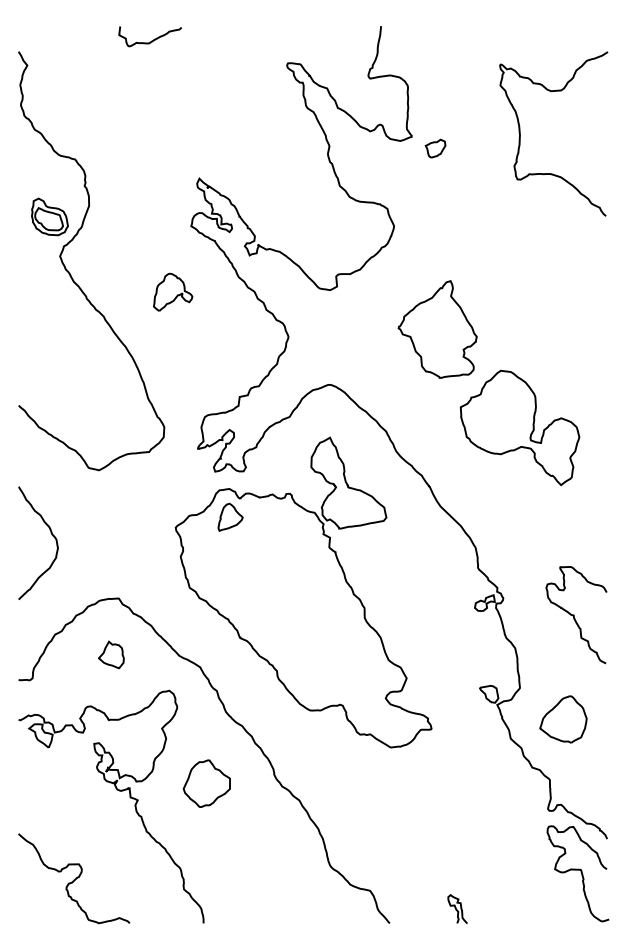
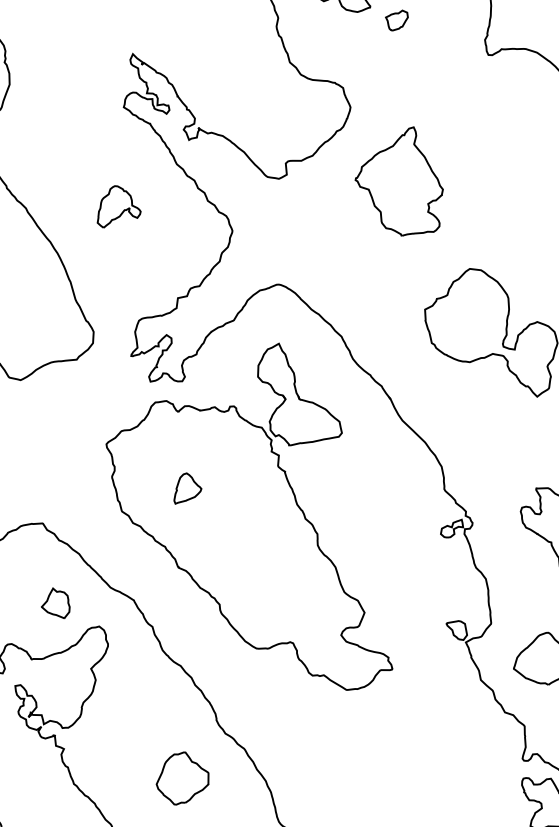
part: (173, 291) -> (119, 205), moved
part: (437, 329) -> (399, 181), moved
part: (230, 516) -> (187, 487), moved
part: (111, 654) -> (55, 602), moved
part: (206, 783) -> (182, 778), moved

